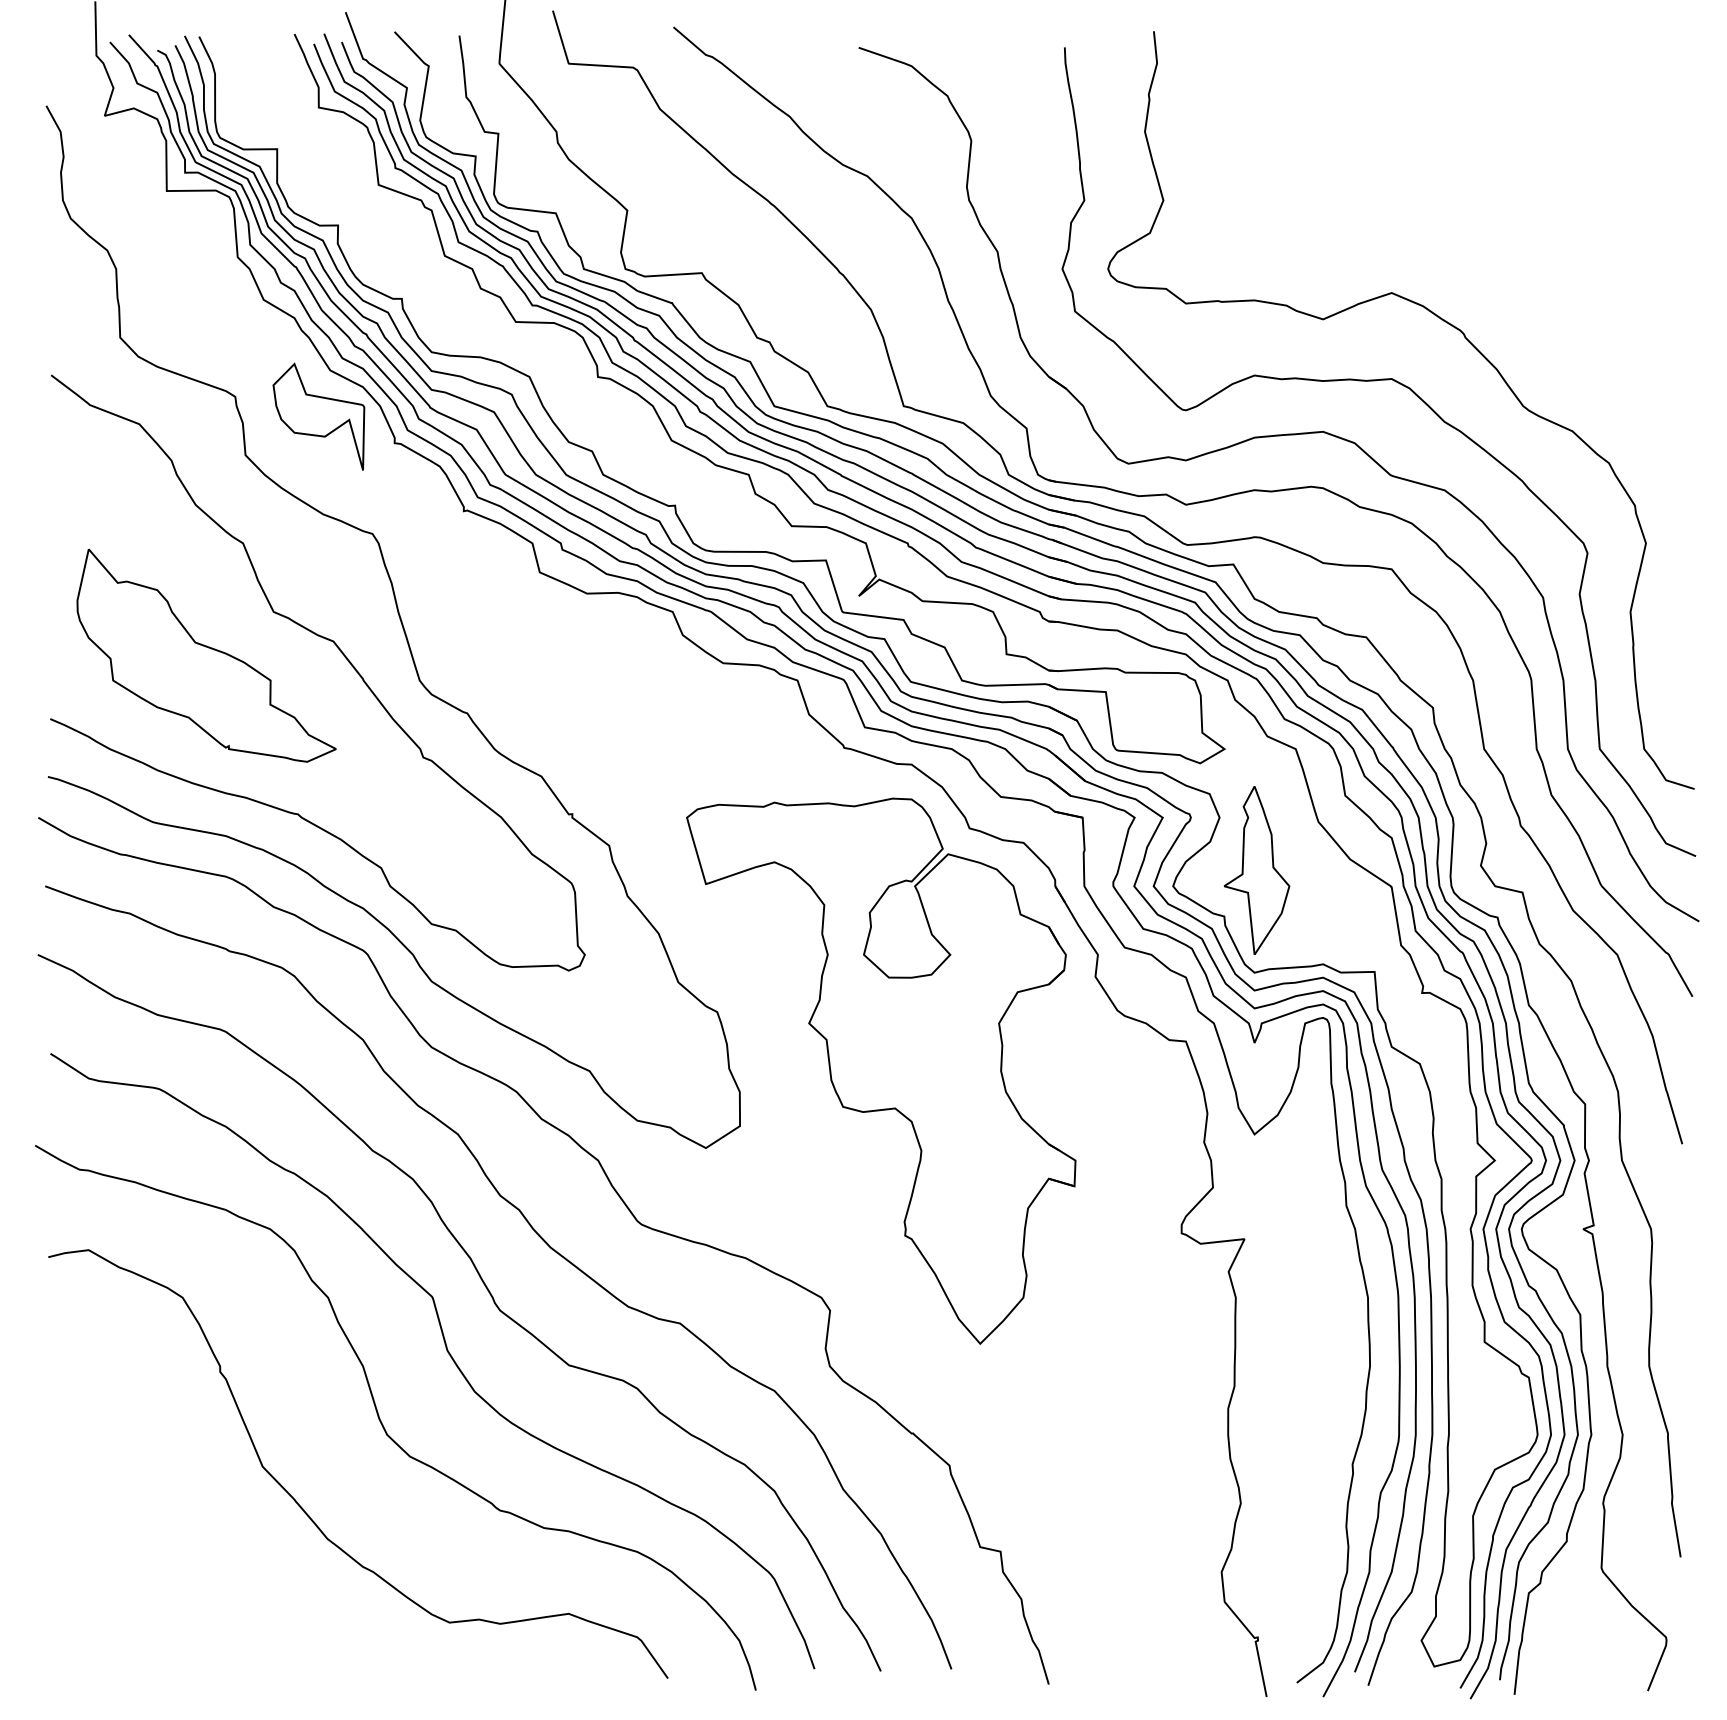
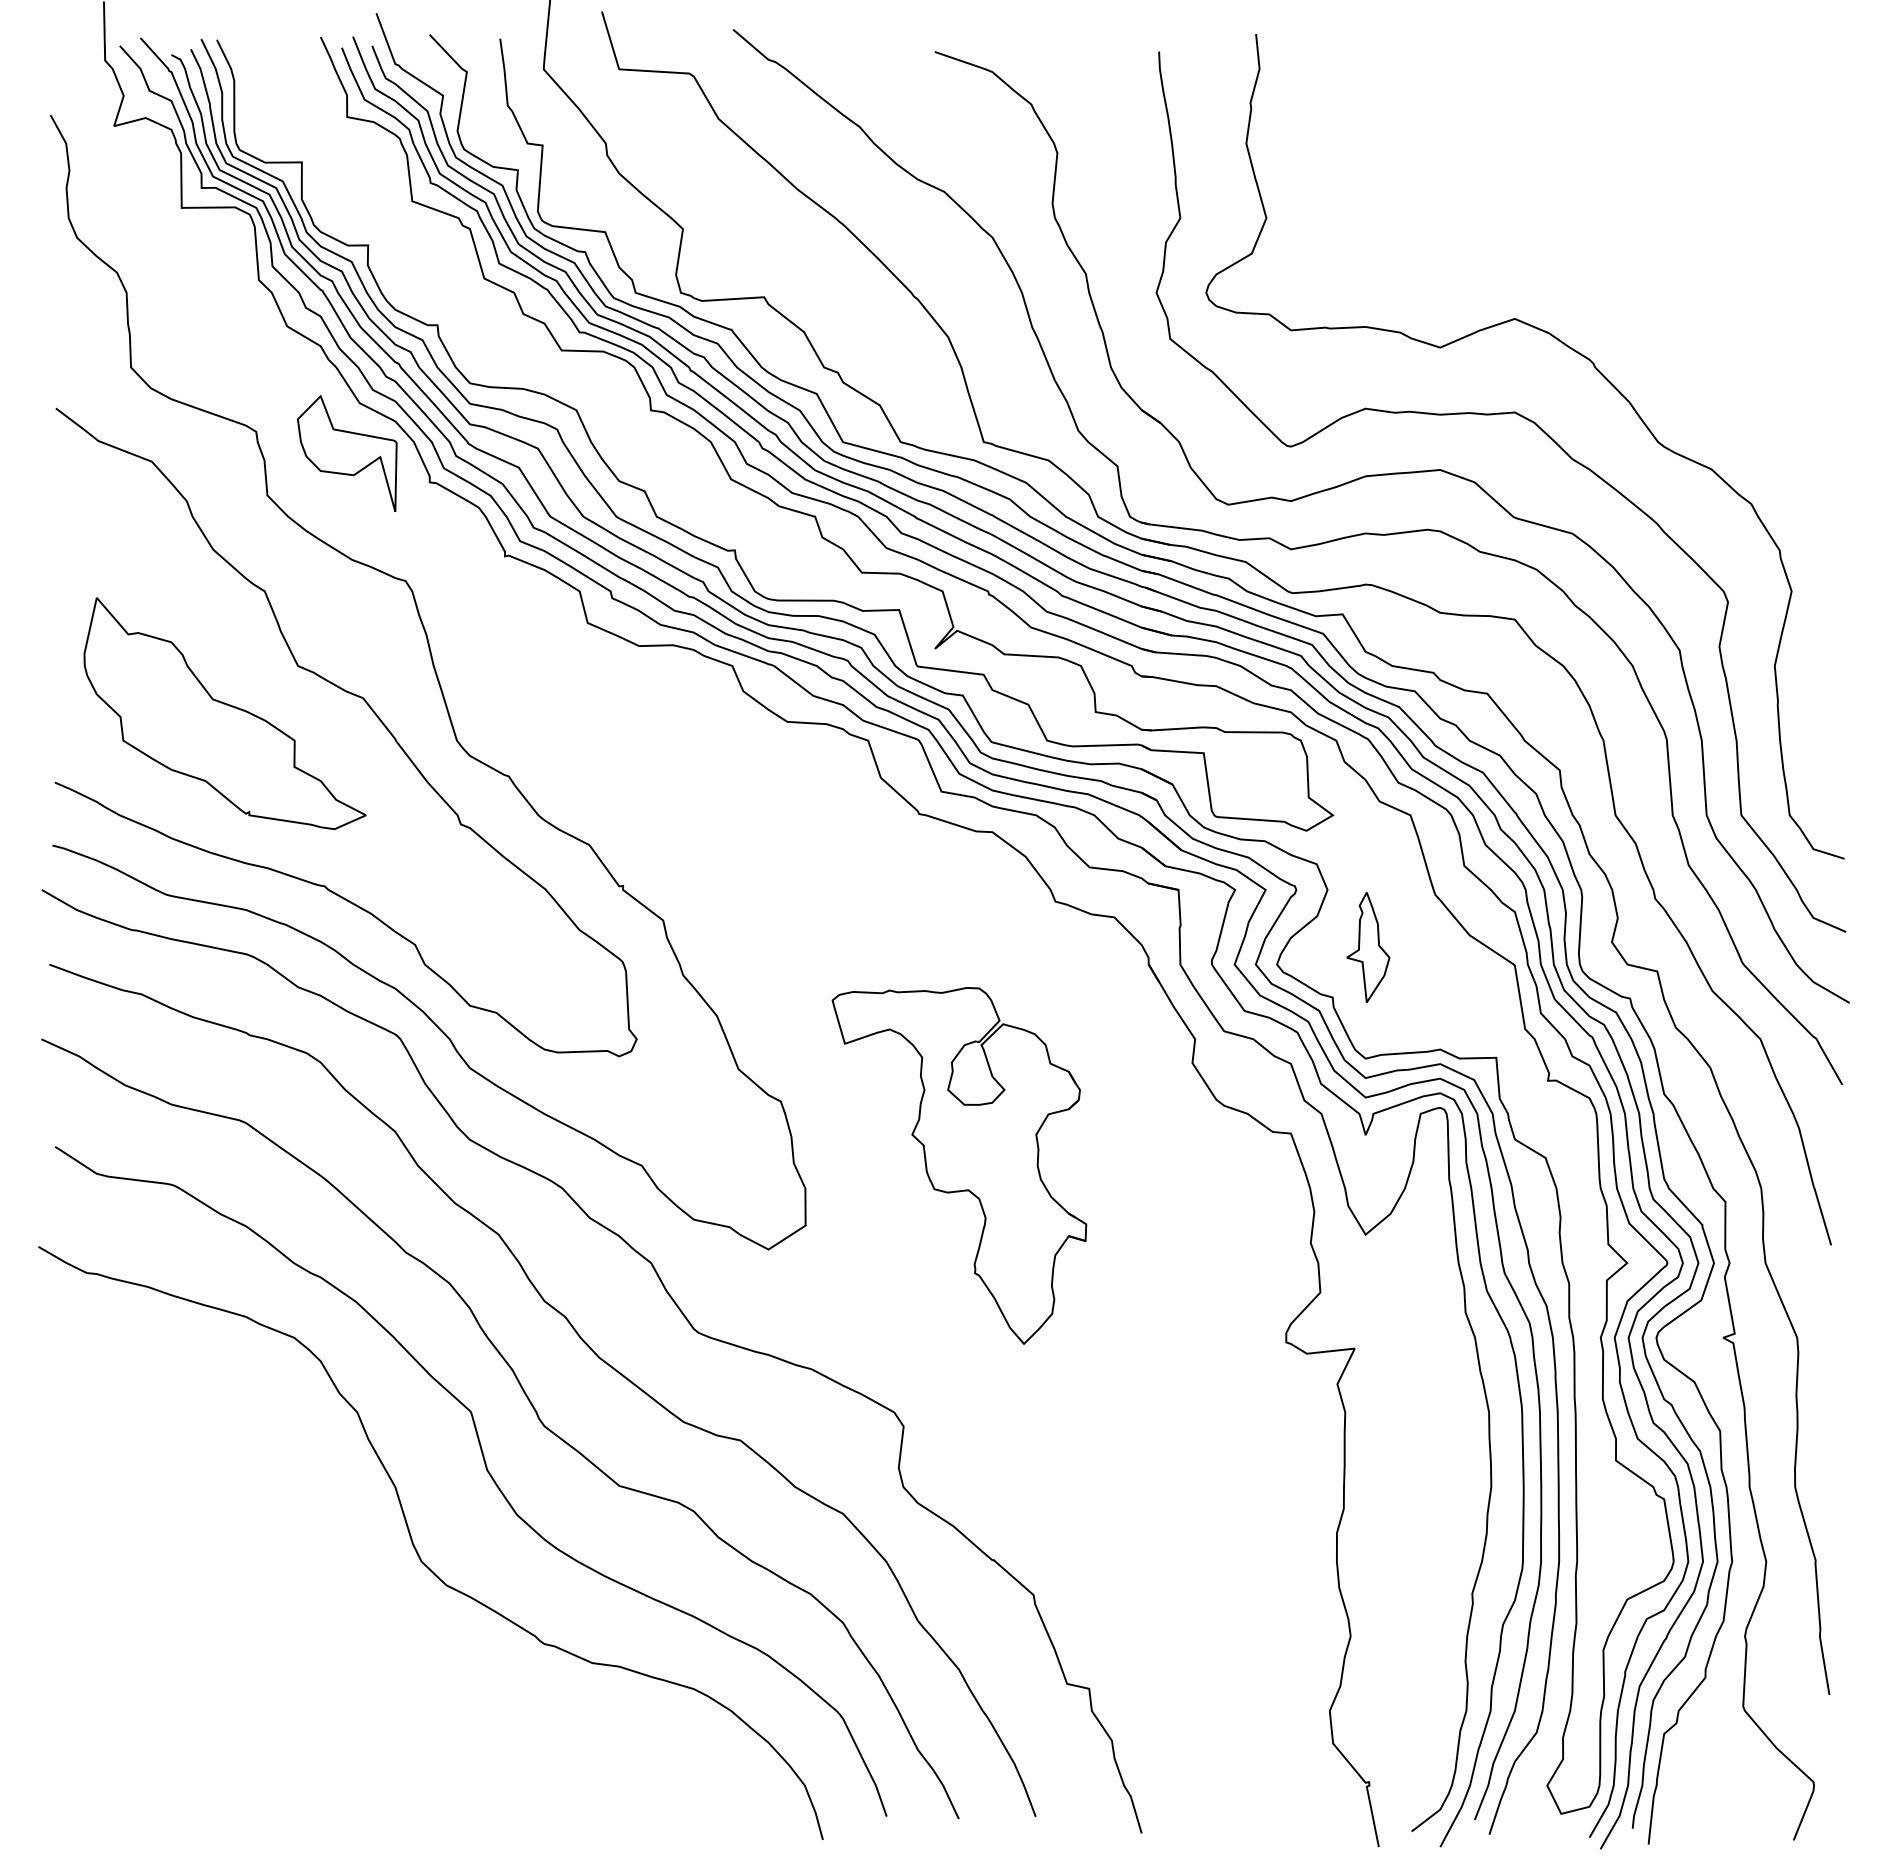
part: (1257, 870) -> (1368, 947), size x0.6
part: (881, 1070) -> (959, 1165), size x0.6
curve: (307, 1512) -> (334, 1646), removed

